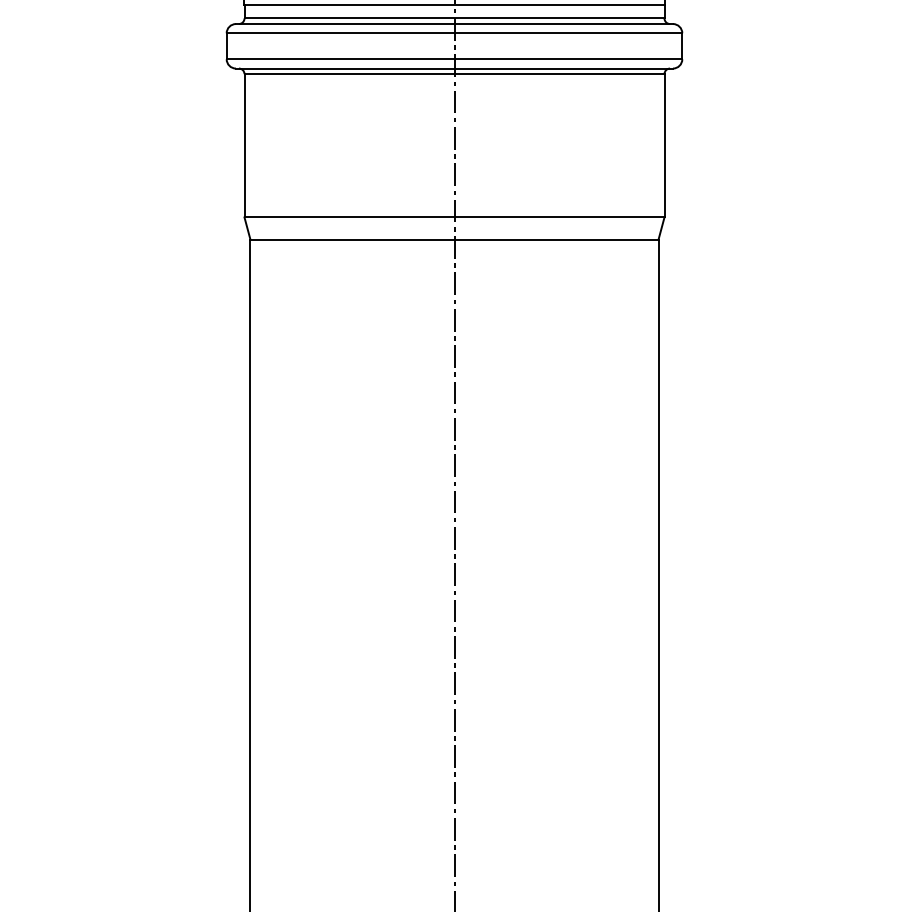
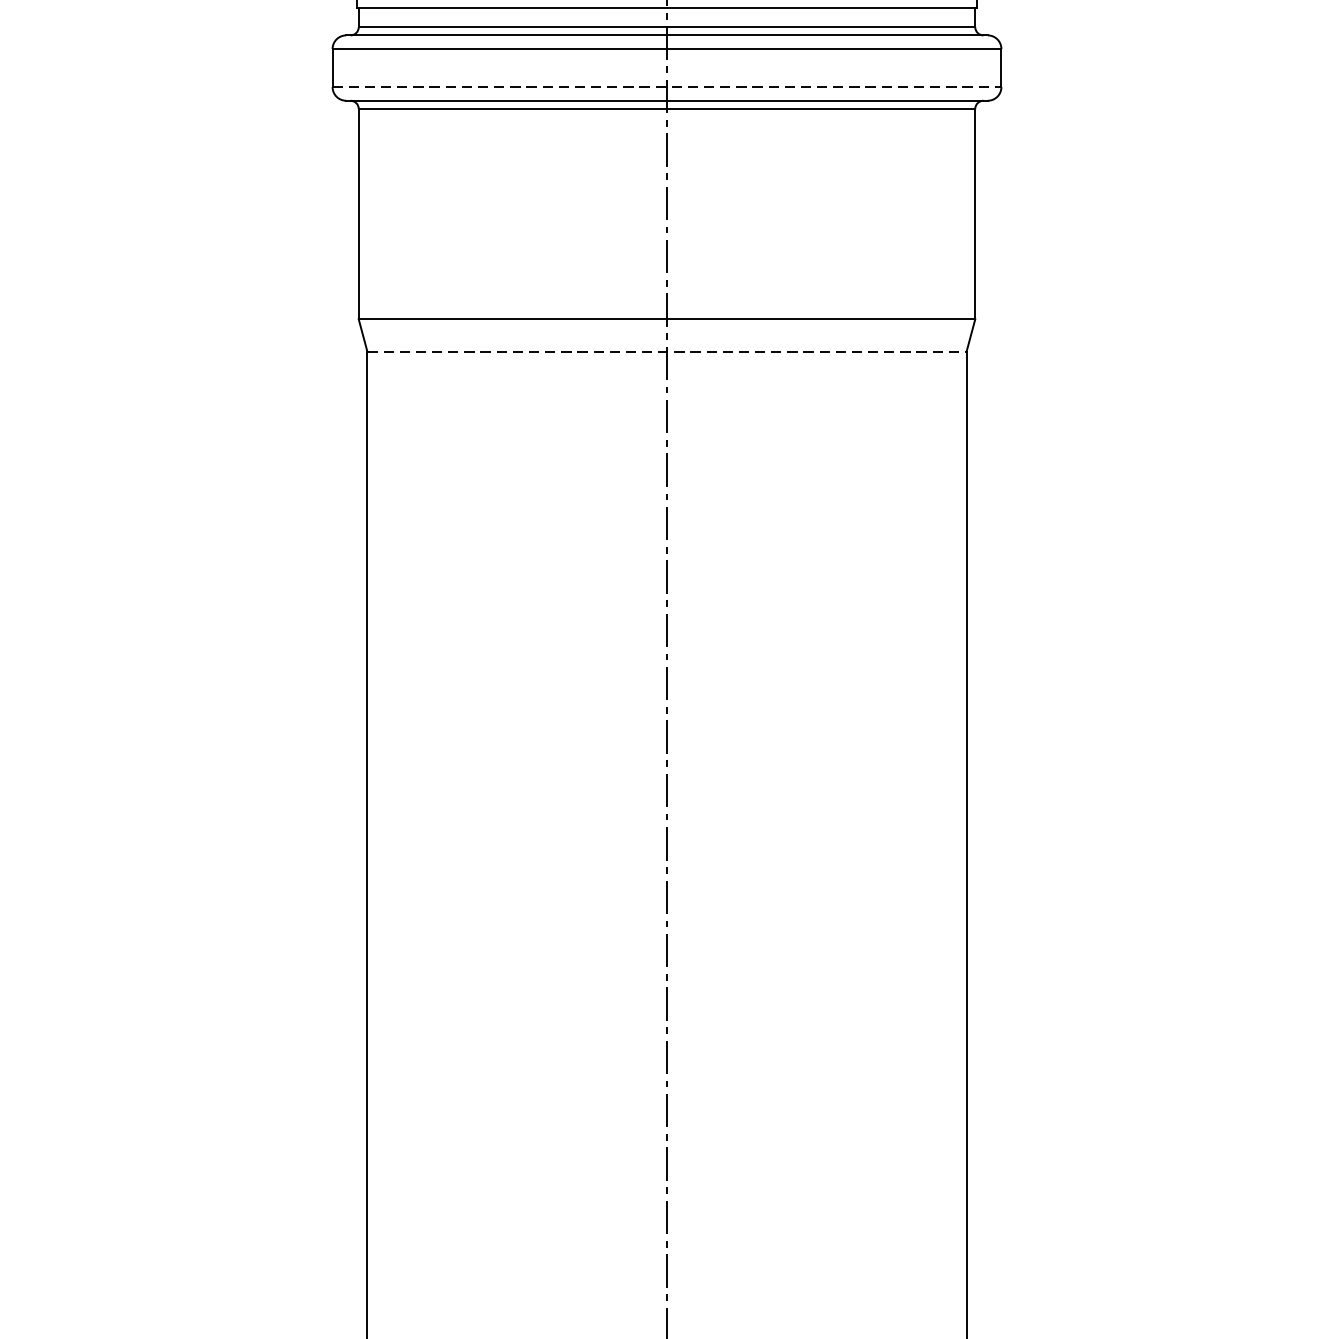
line: (454, 59) -> (667, 87), solid -> dashed
line: (455, 239) -> (668, 351), solid -> dashed

